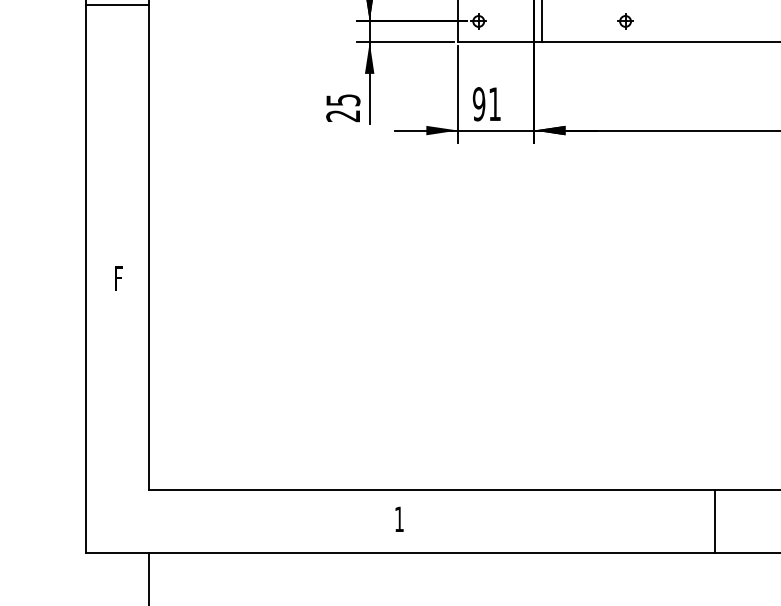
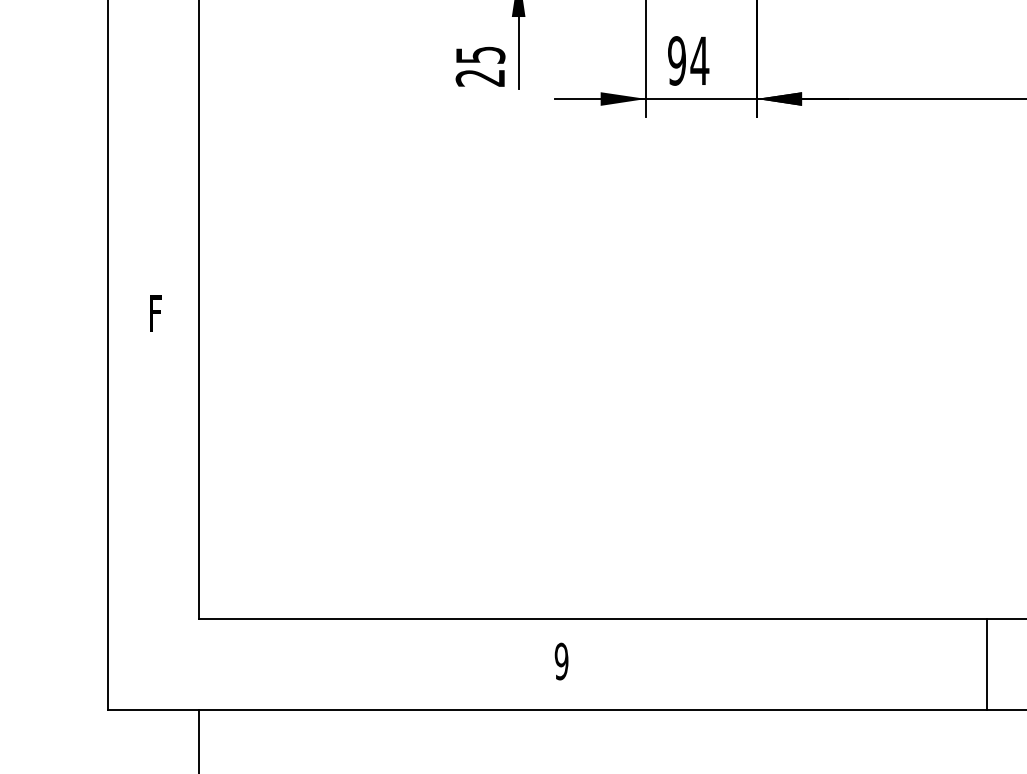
text: (494, 103) -> (699, 59), 91 -> 94
text: (398, 519) -> (560, 661), 1 -> 9
line: (715, 520) -> (987, 663), moved

